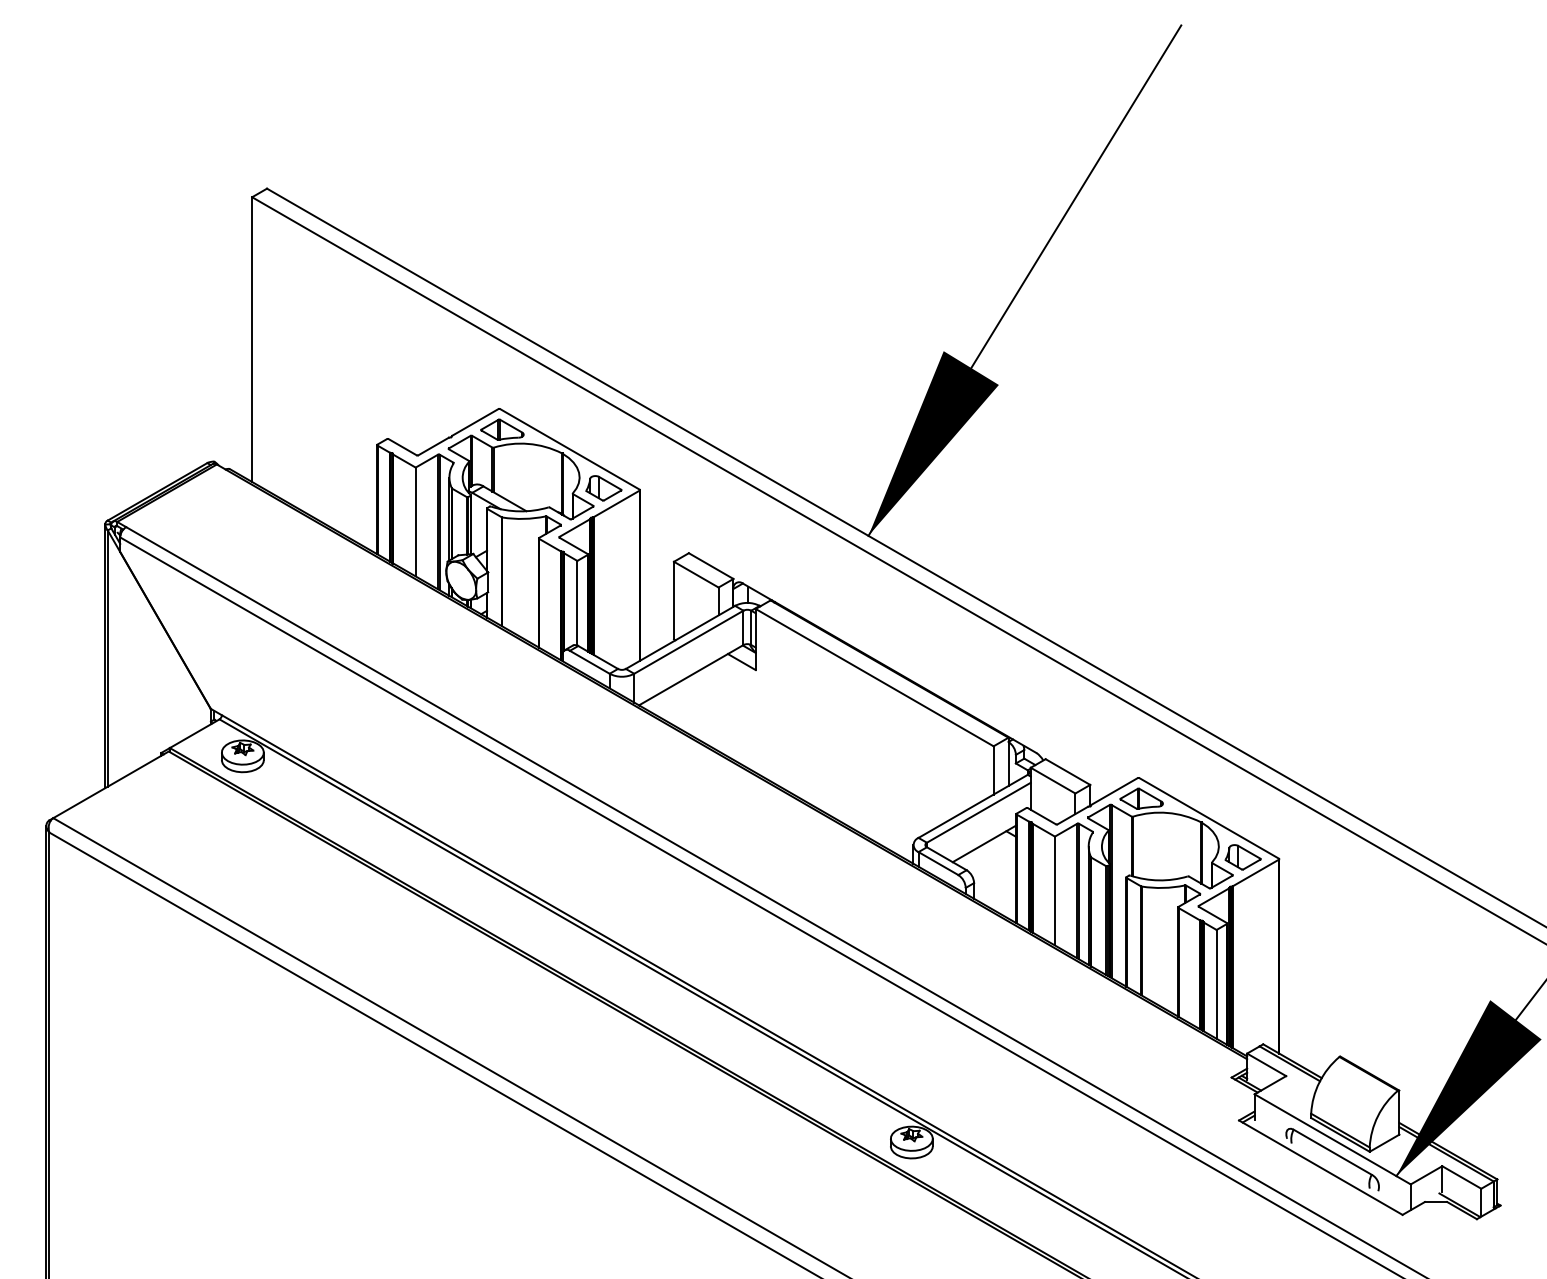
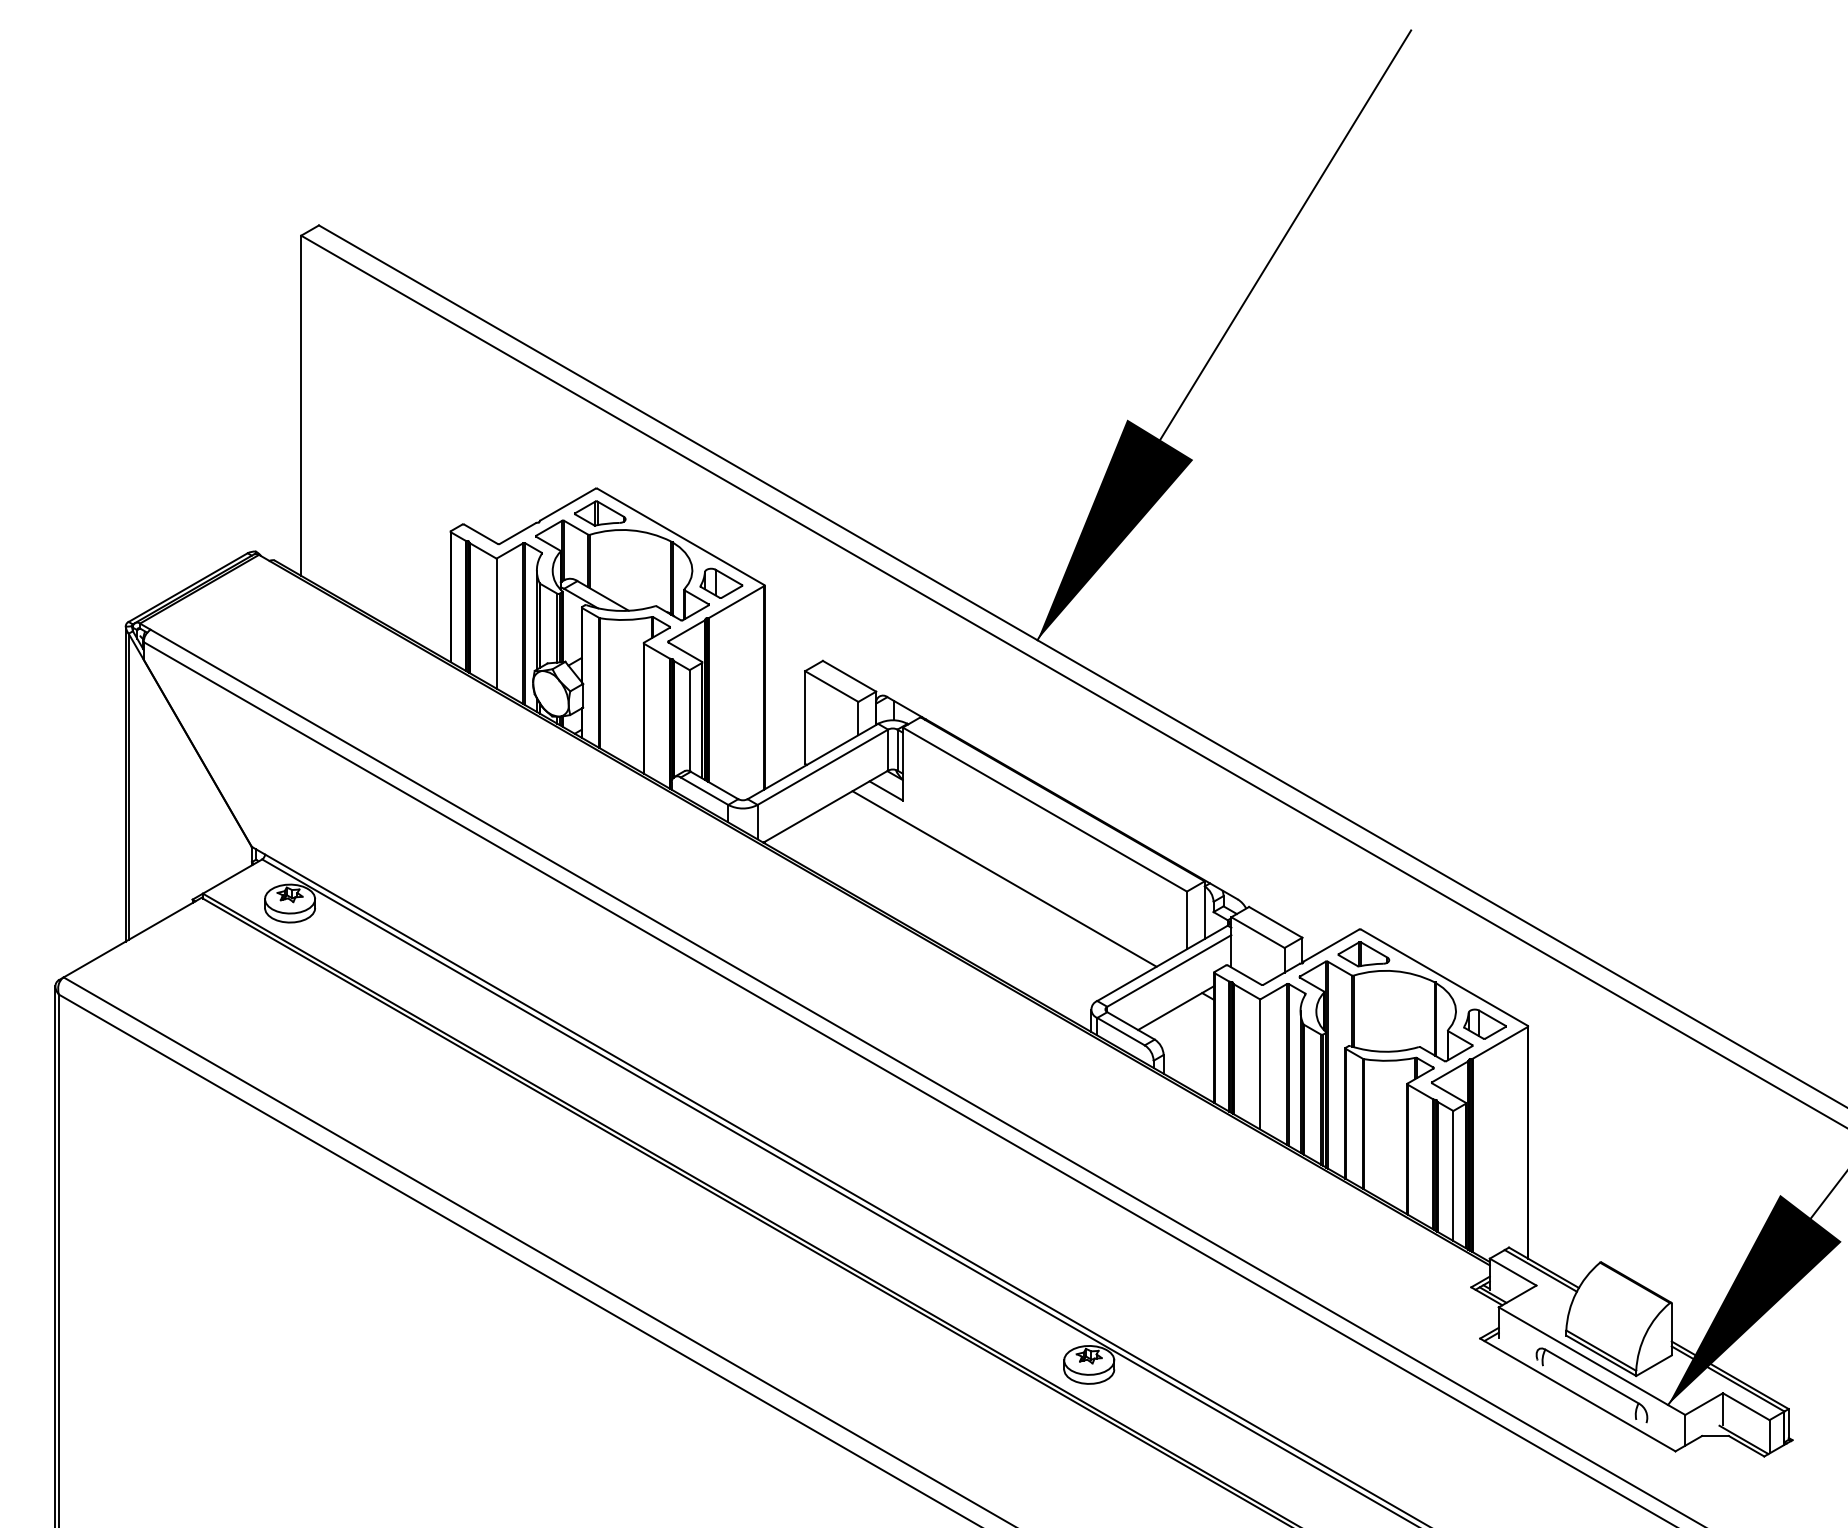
line: (840, 735) -> (1004, 878), added

